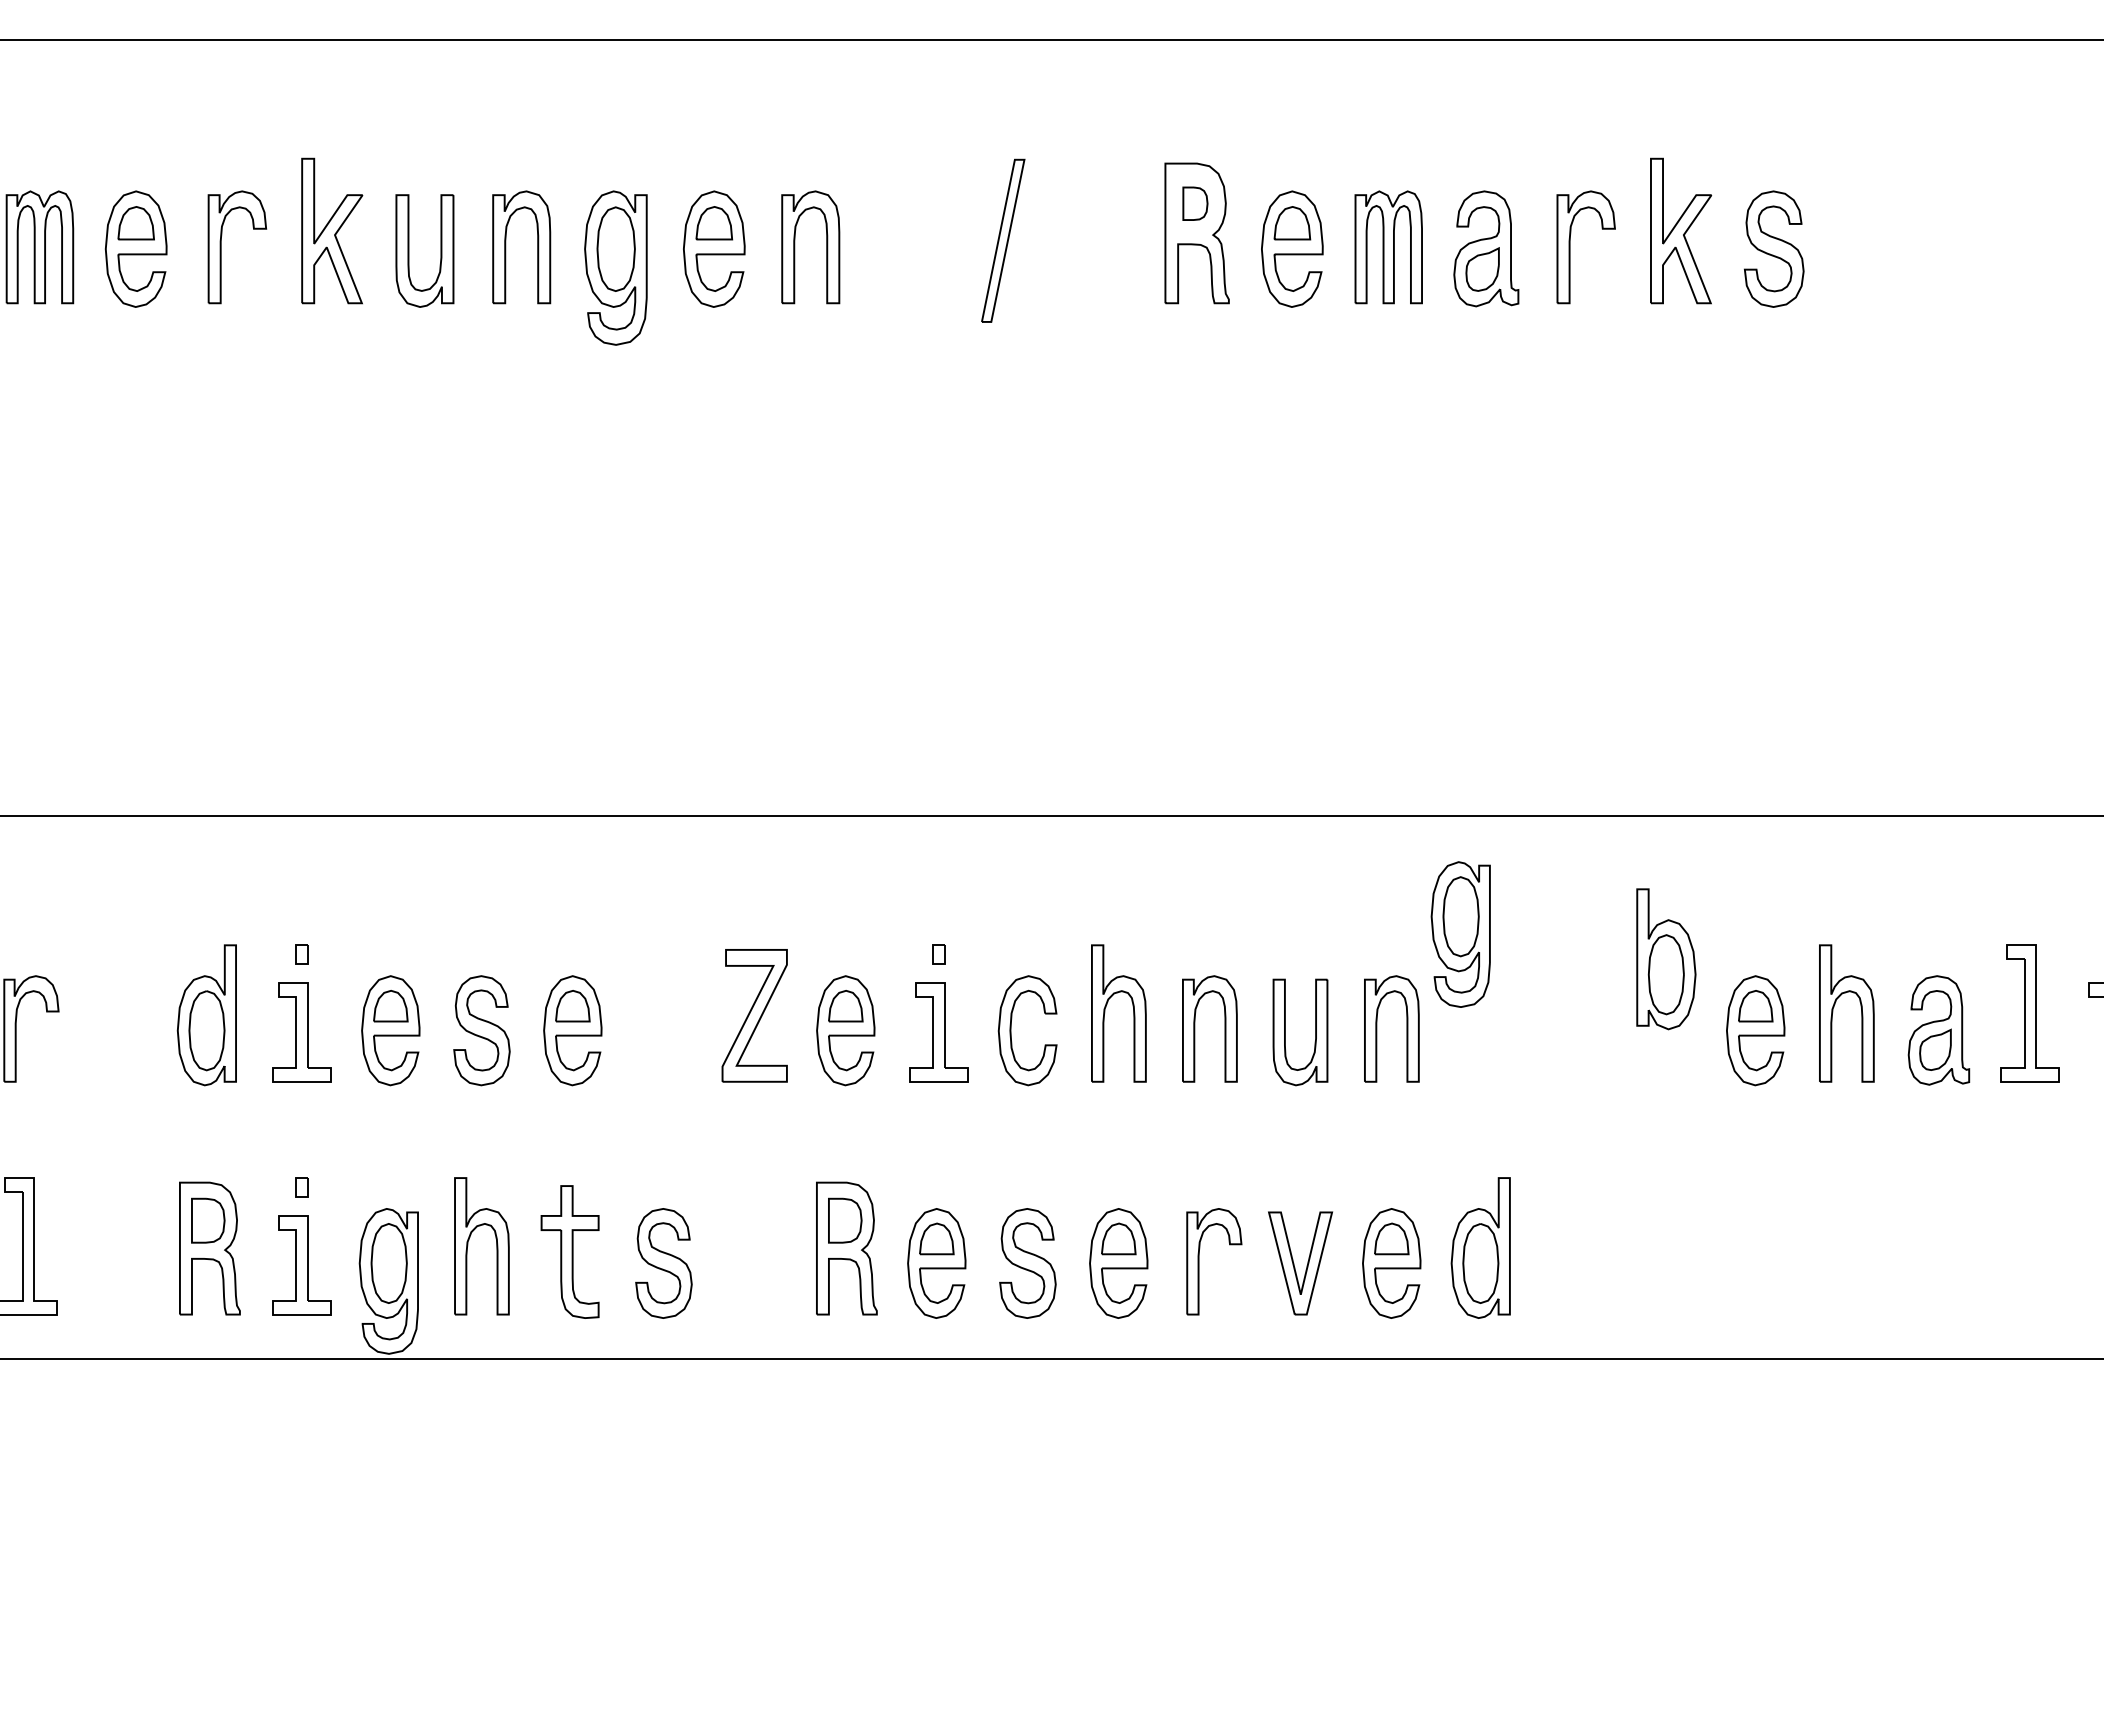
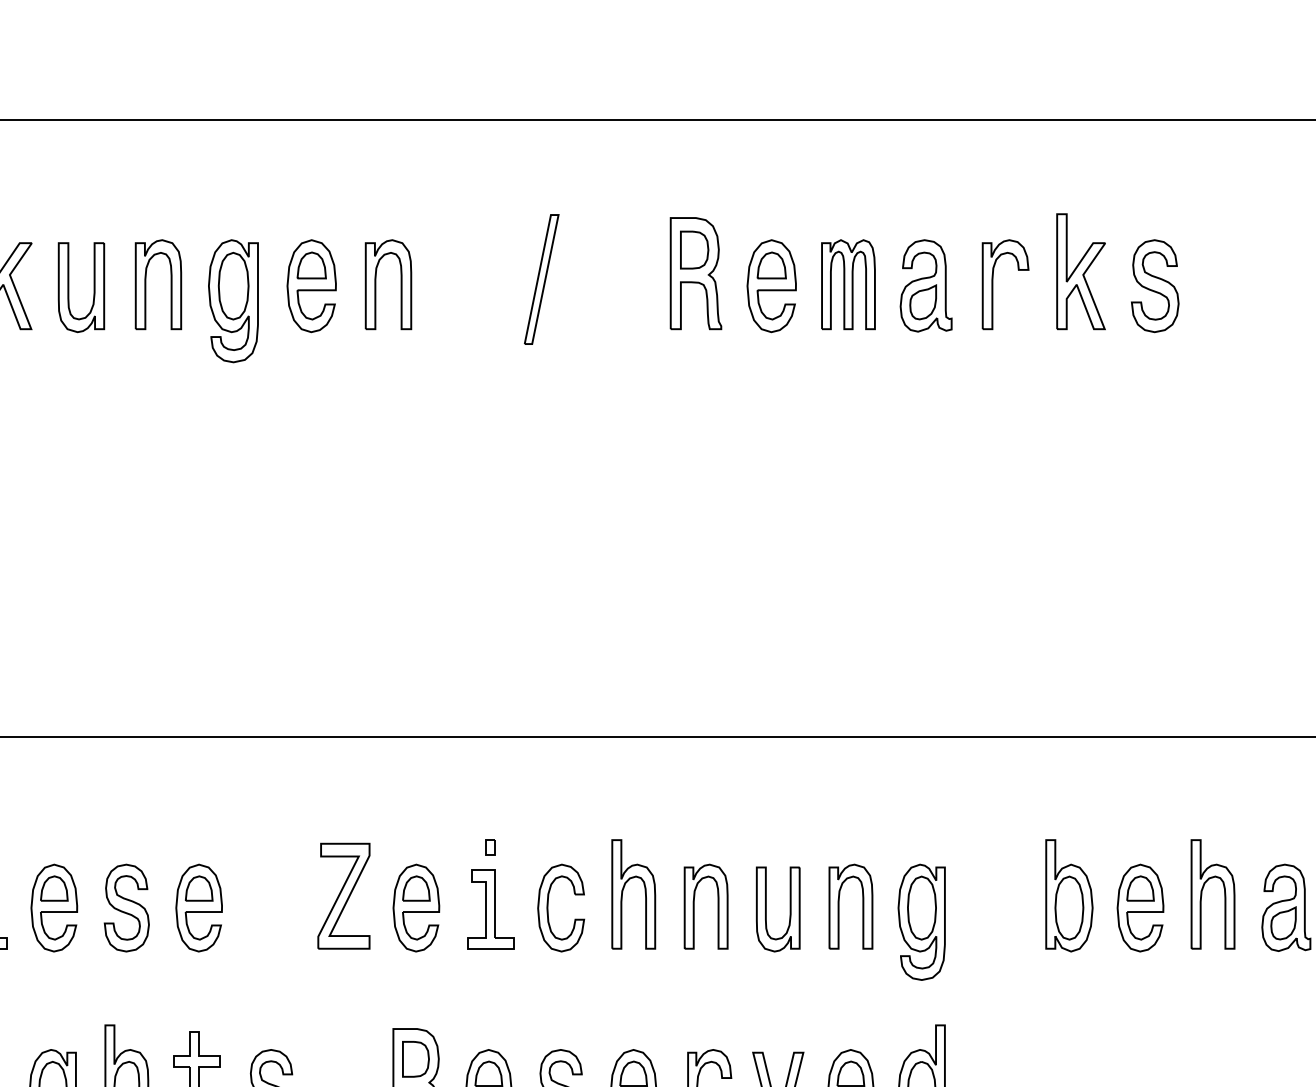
part: (1195, 203) -> (694, 249), size x1.43
part: (1460, 934) -> (921, 922), moved
part: (1666, 959) -> (1069, 895), moved

